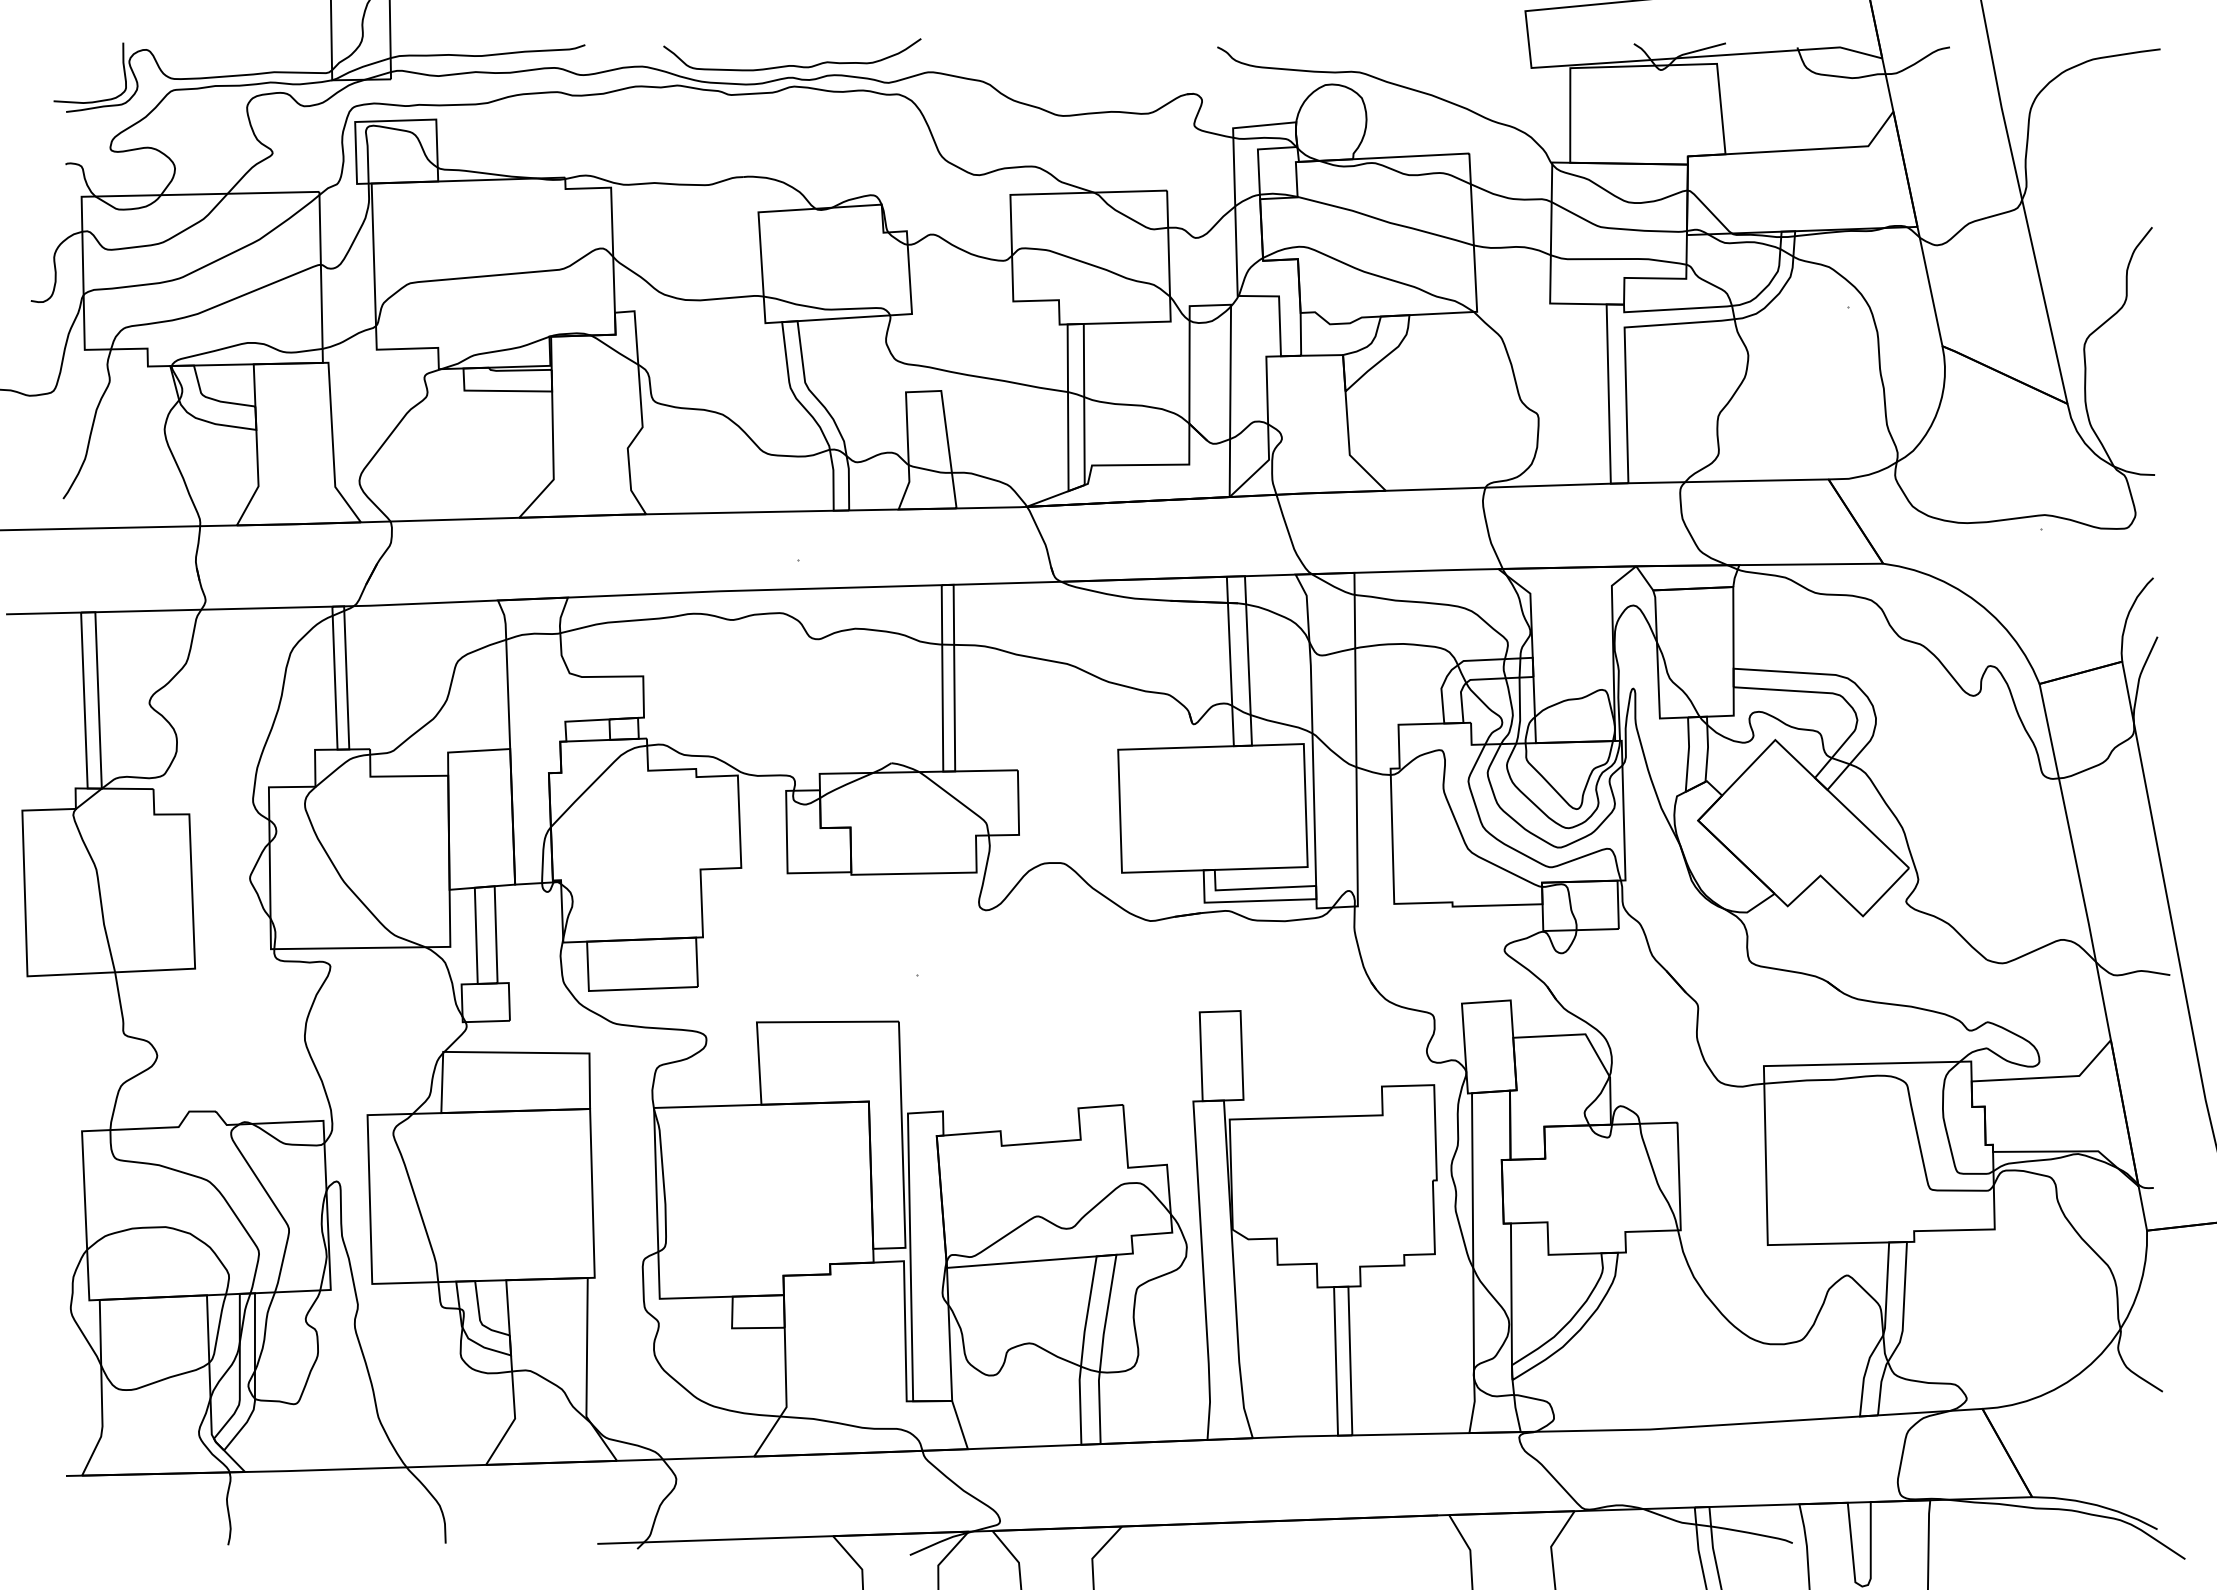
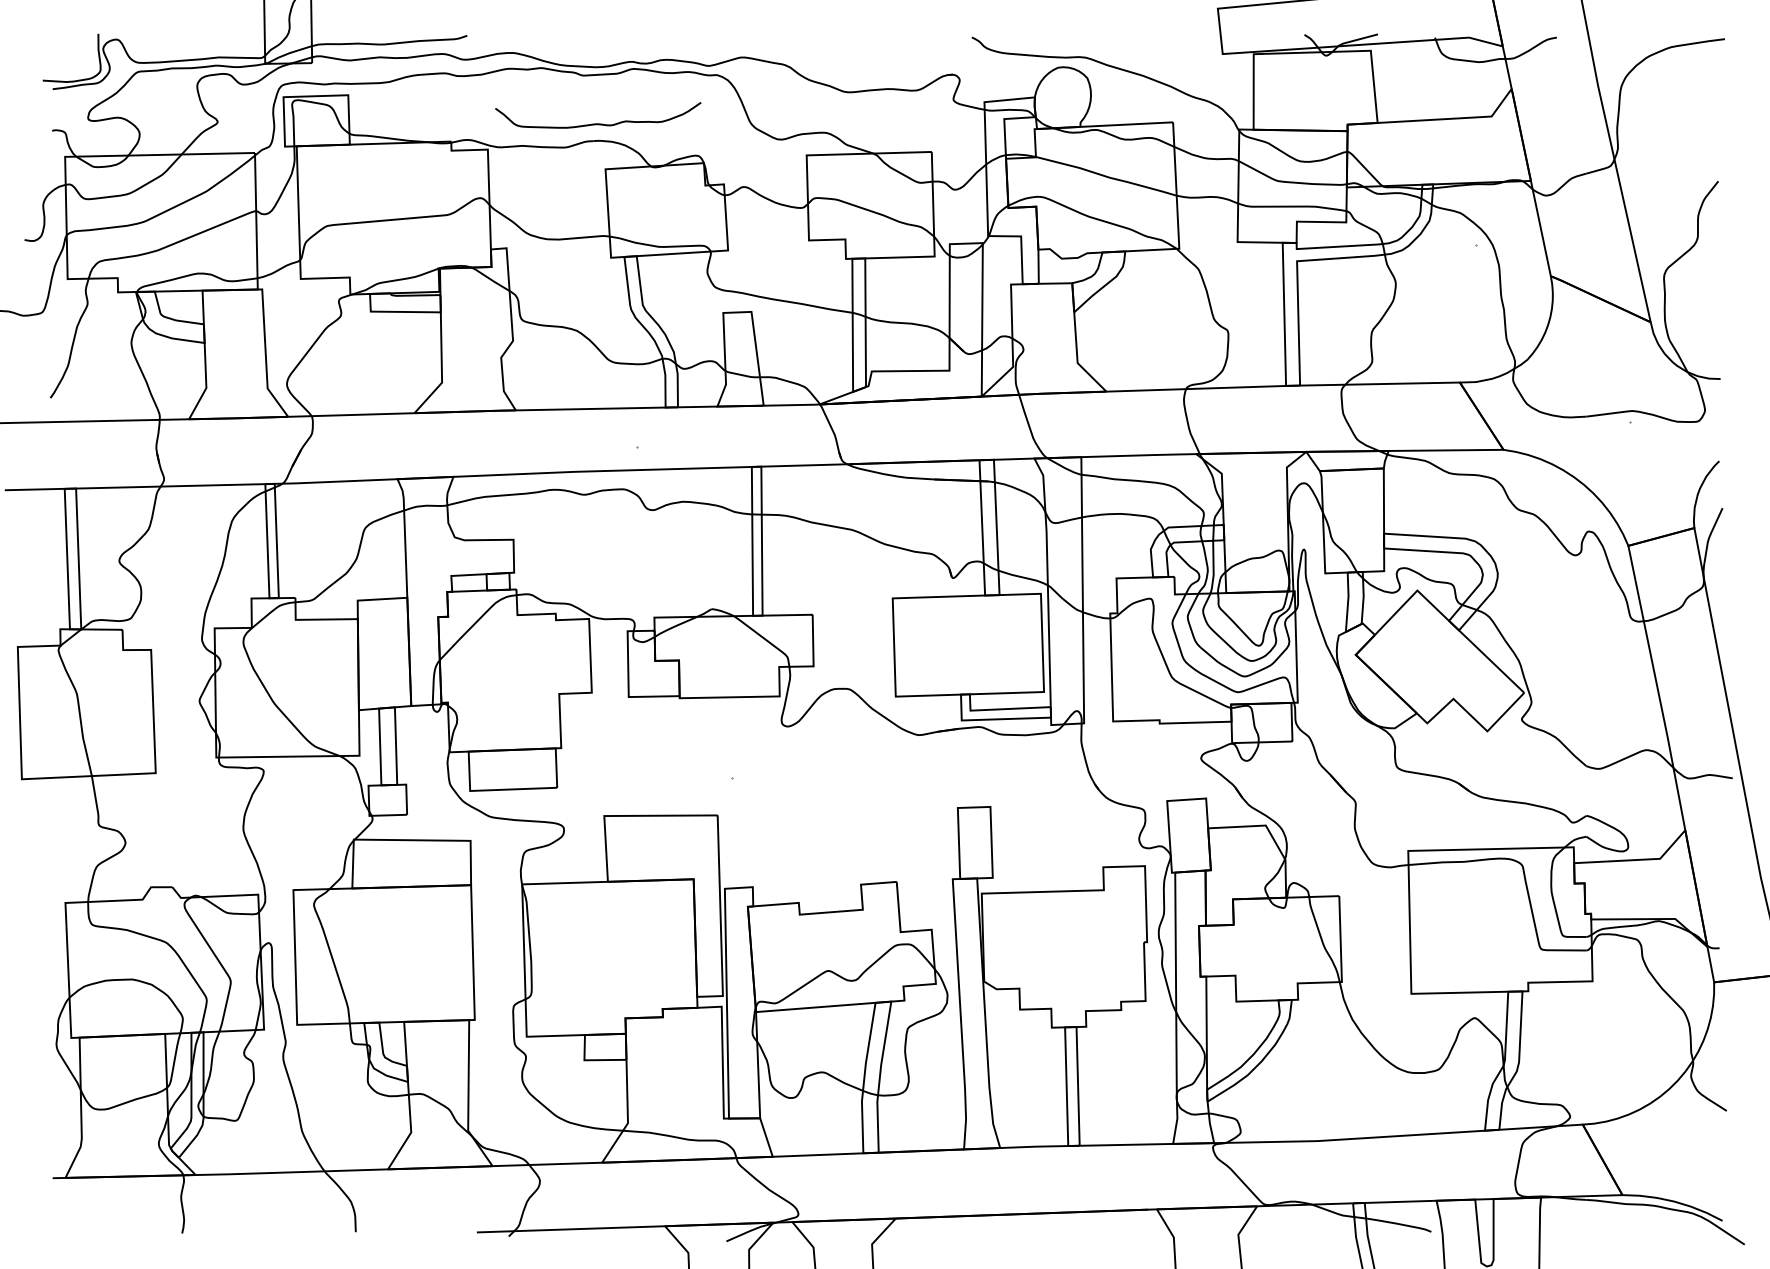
curve: (792, 65) -> (598, 123), moved

